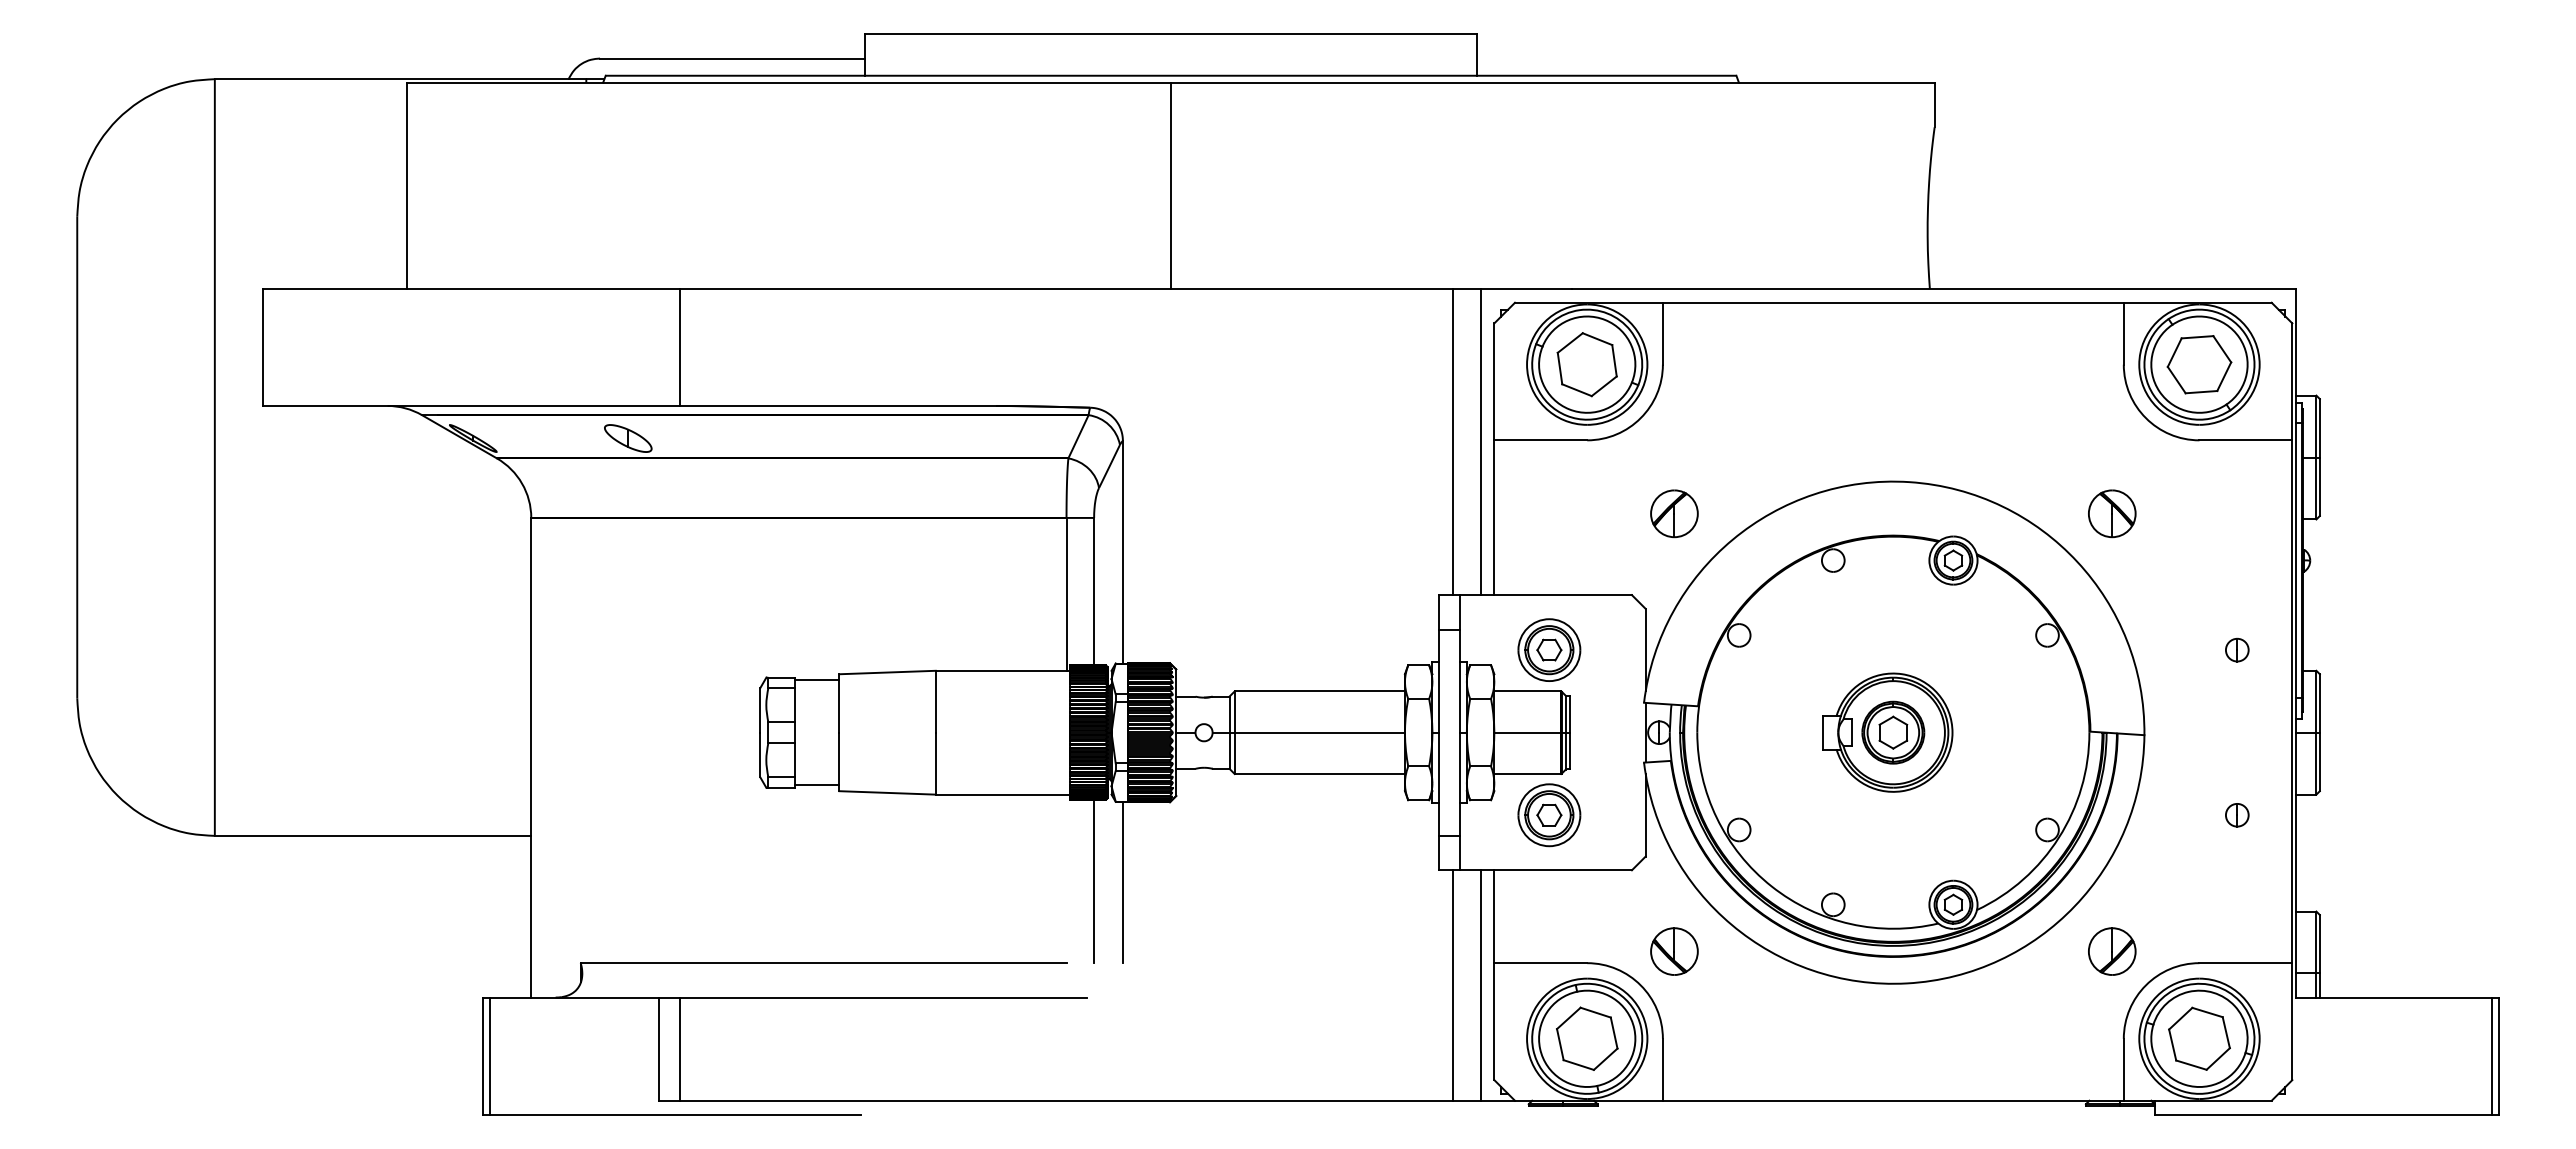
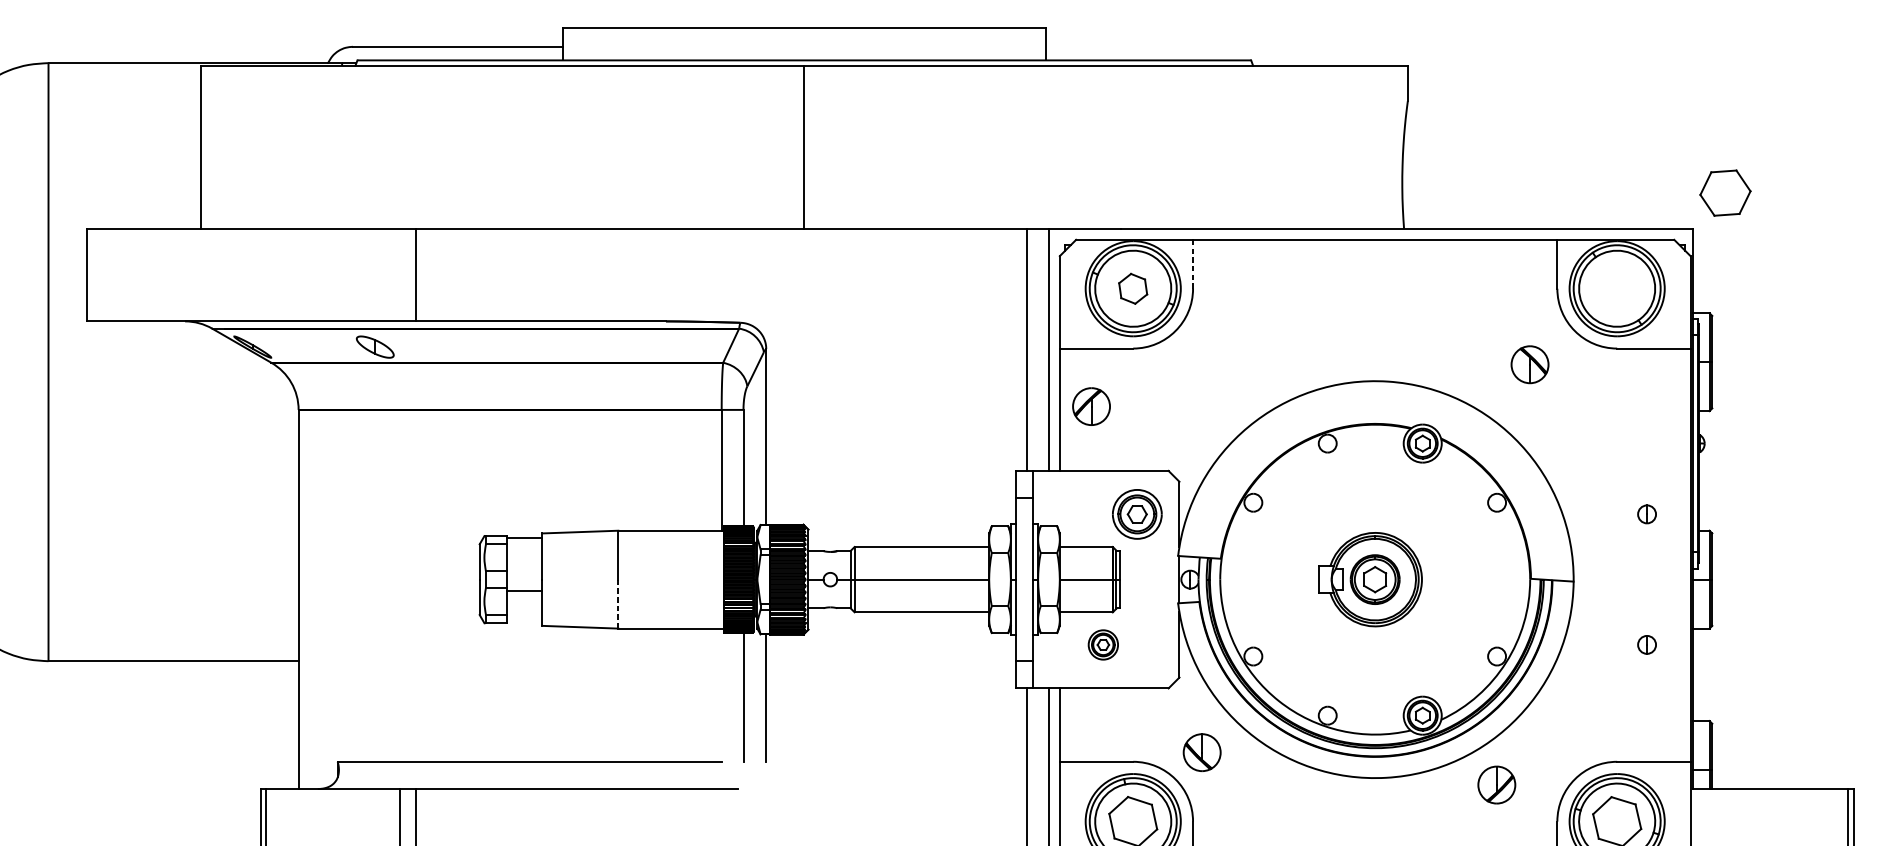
line: (1662, 333) -> (1192, 264), solid -> dashed
part: (1586, 364) -> (1132, 288), size x0.6
part: (2199, 364) -> (1725, 192), moved
part: (1674, 513) -> (1091, 406), moved
part: (2112, 513) -> (1530, 364), moved
part: (1549, 649) -> (1137, 513), moved
line: (935, 763) -> (618, 603), solid -> dashed
line: (816, 785) -> (524, 591), moved
part: (1549, 815) -> (1103, 645), size x0.6
part: (2112, 951) -> (1497, 784), moved

